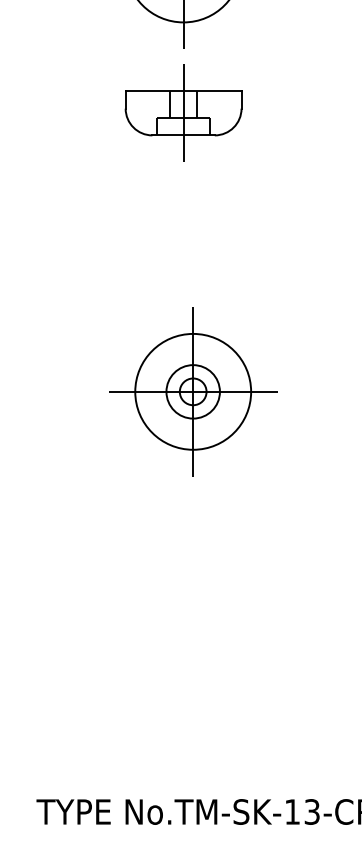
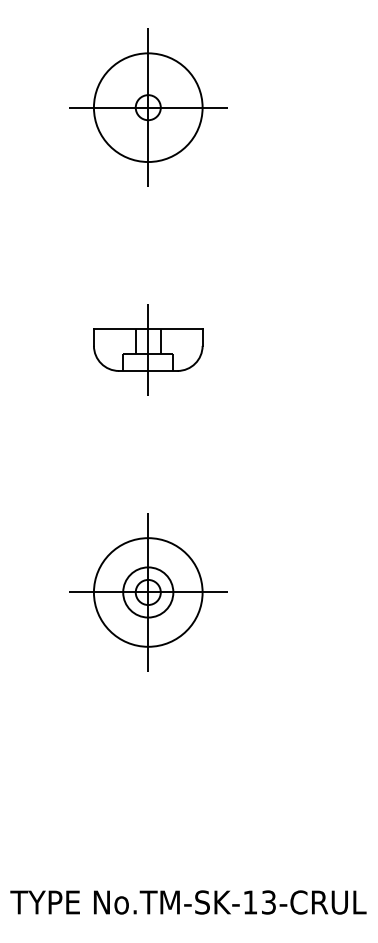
part: (183, 112) -> (148, 349), moved
part: (193, 391) -> (148, 592), moved

